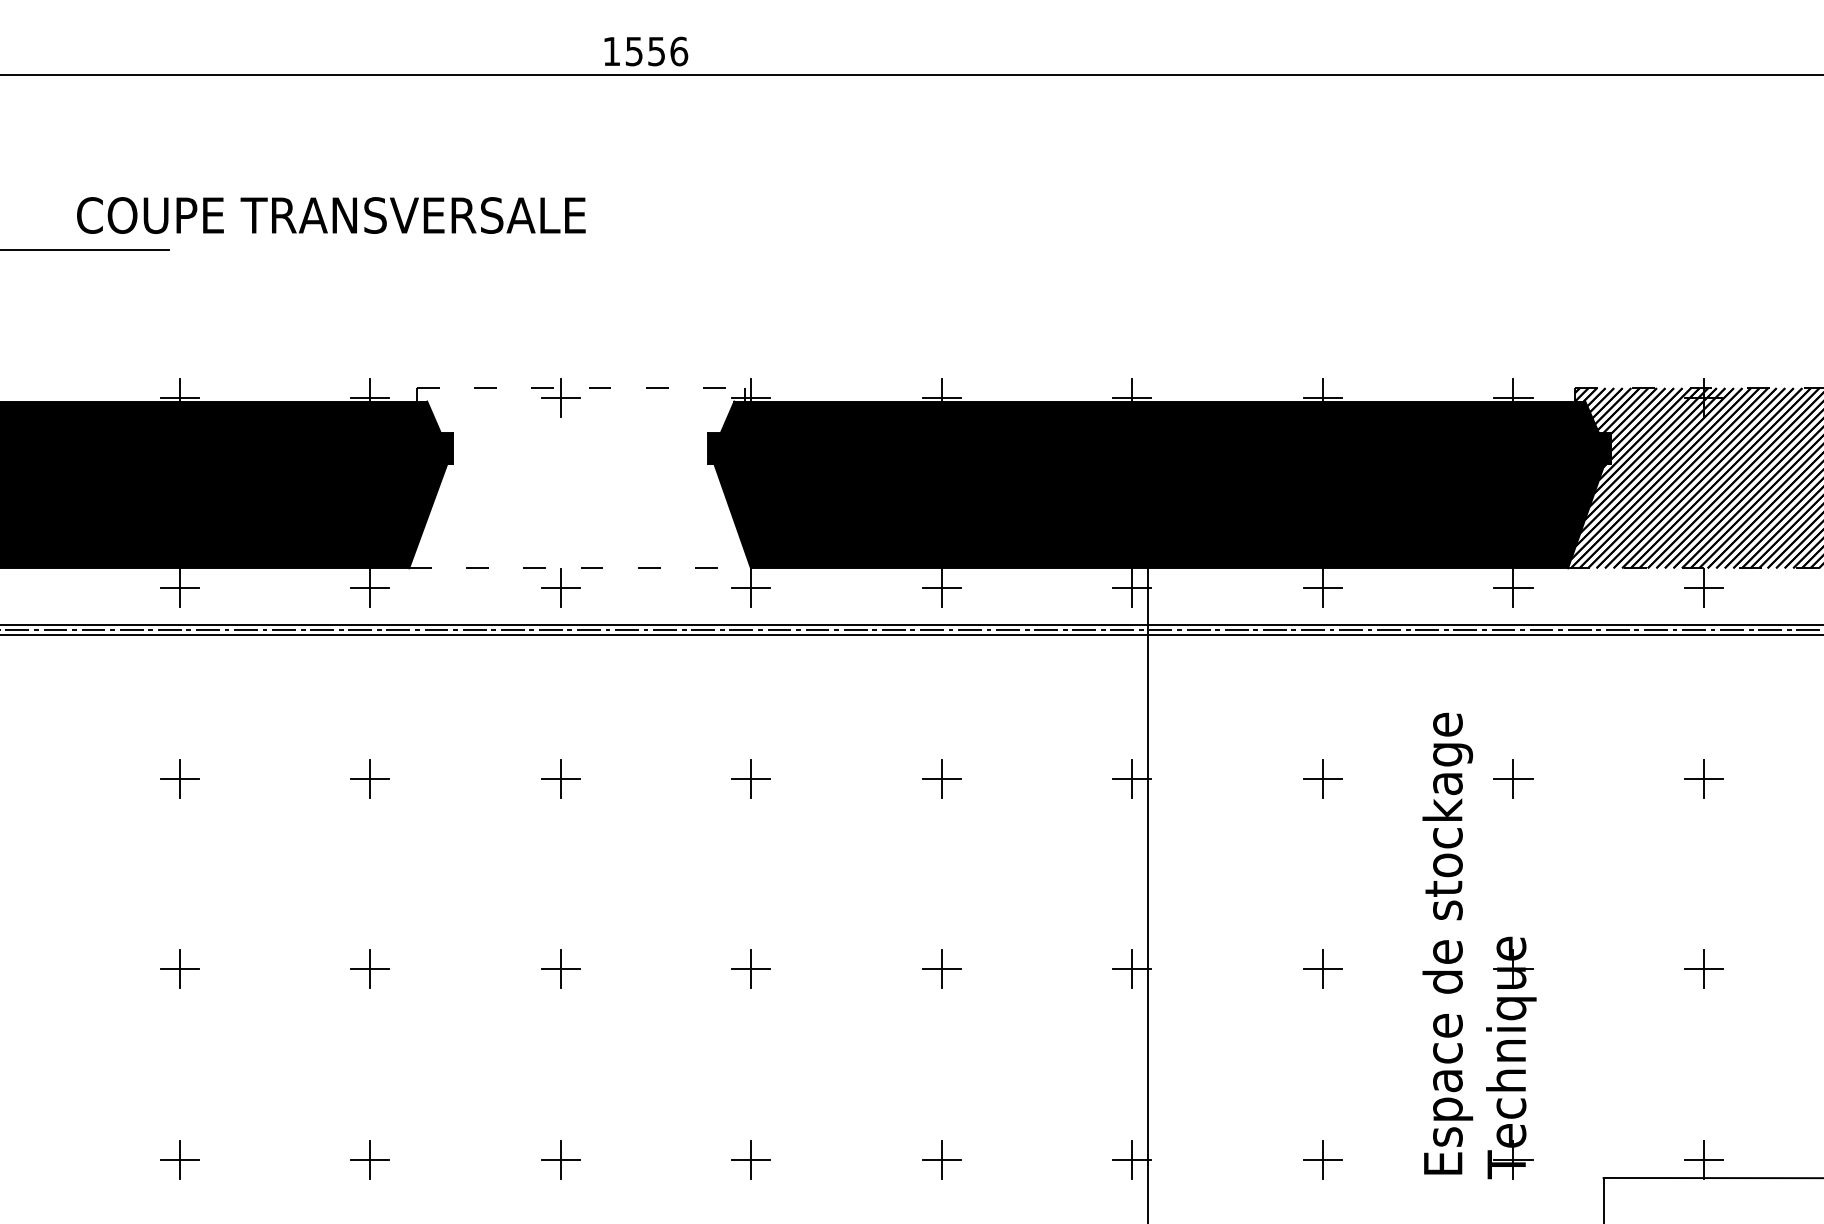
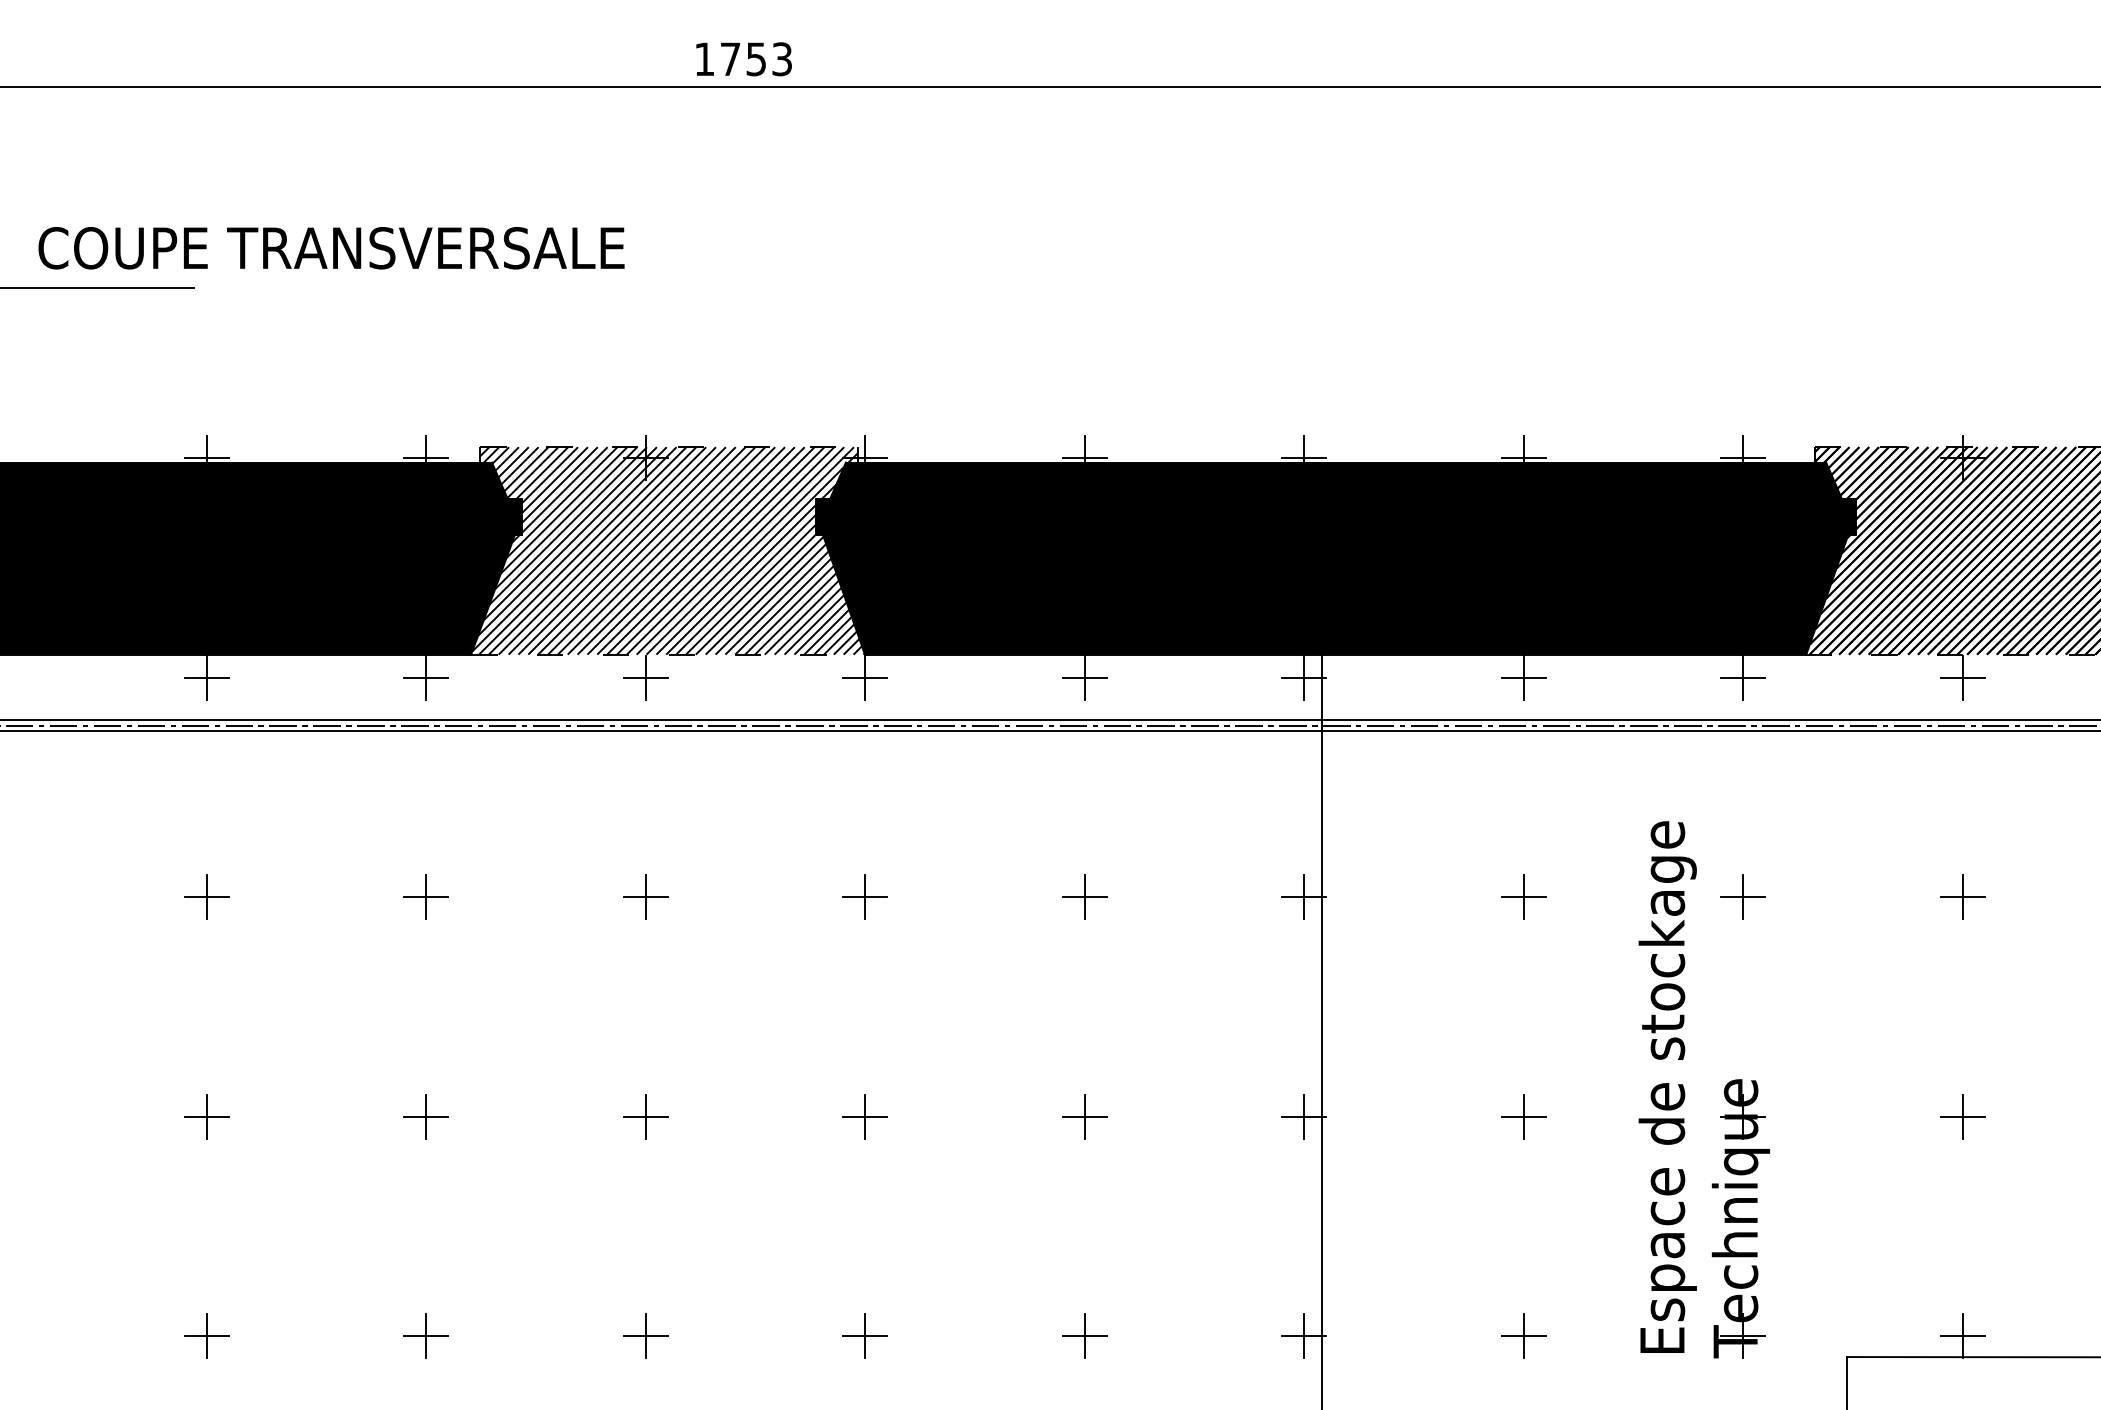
text: (656, 51) -> (756, 59), 1556 -> 1753
text: (331, 215) -> (331, 248), moved
hatch: (580, 477) -> (668, 550), added

